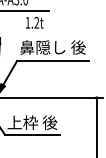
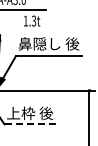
text: (36, 23) -> (33, 21), 1.2t -> 1.3t
line: (32, 134) -> (30, 124), solid -> dashed

